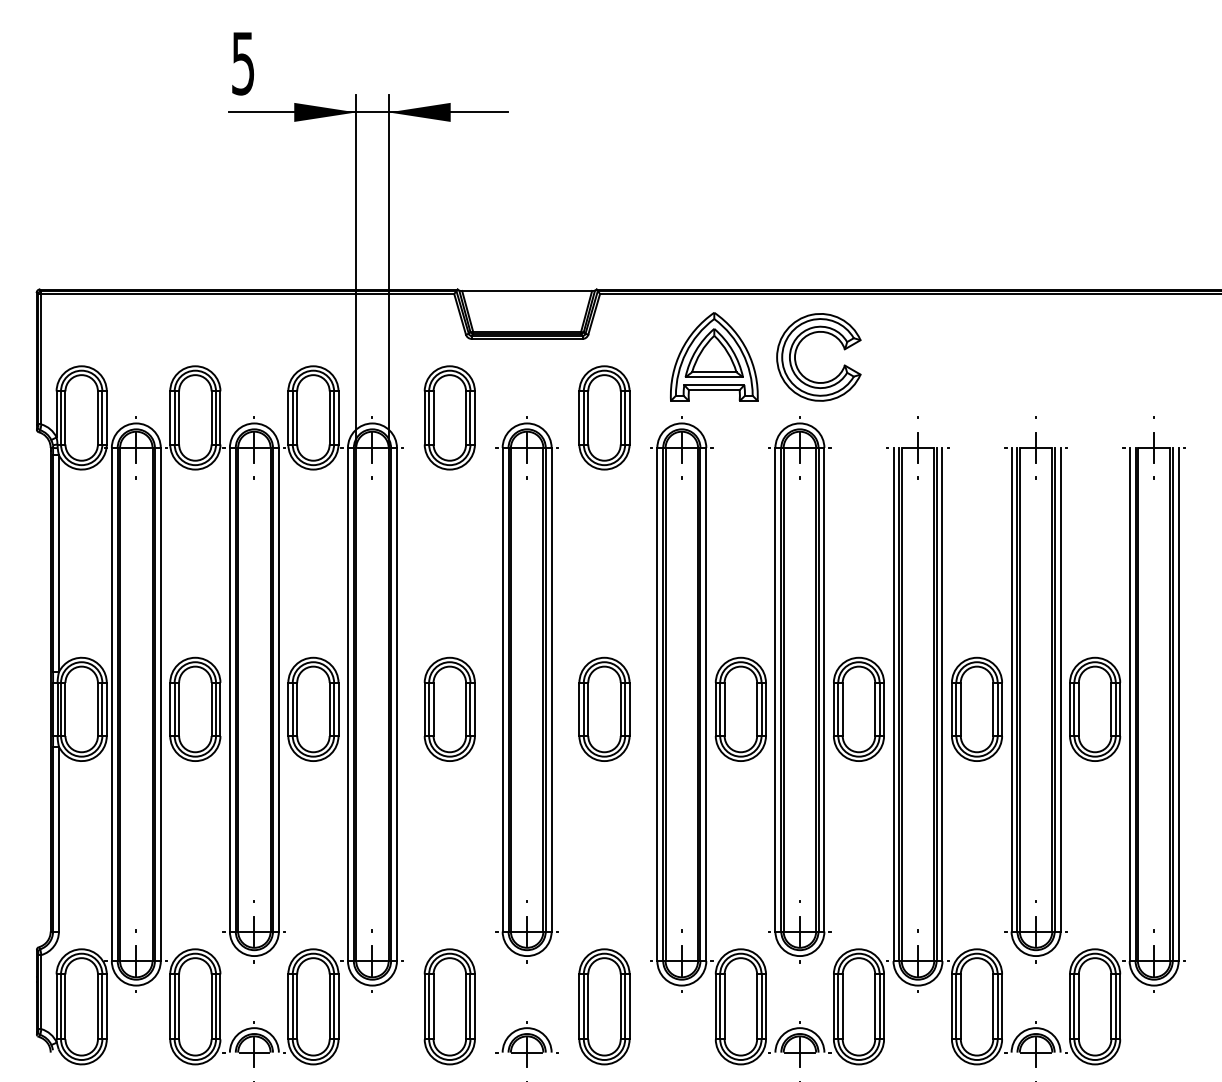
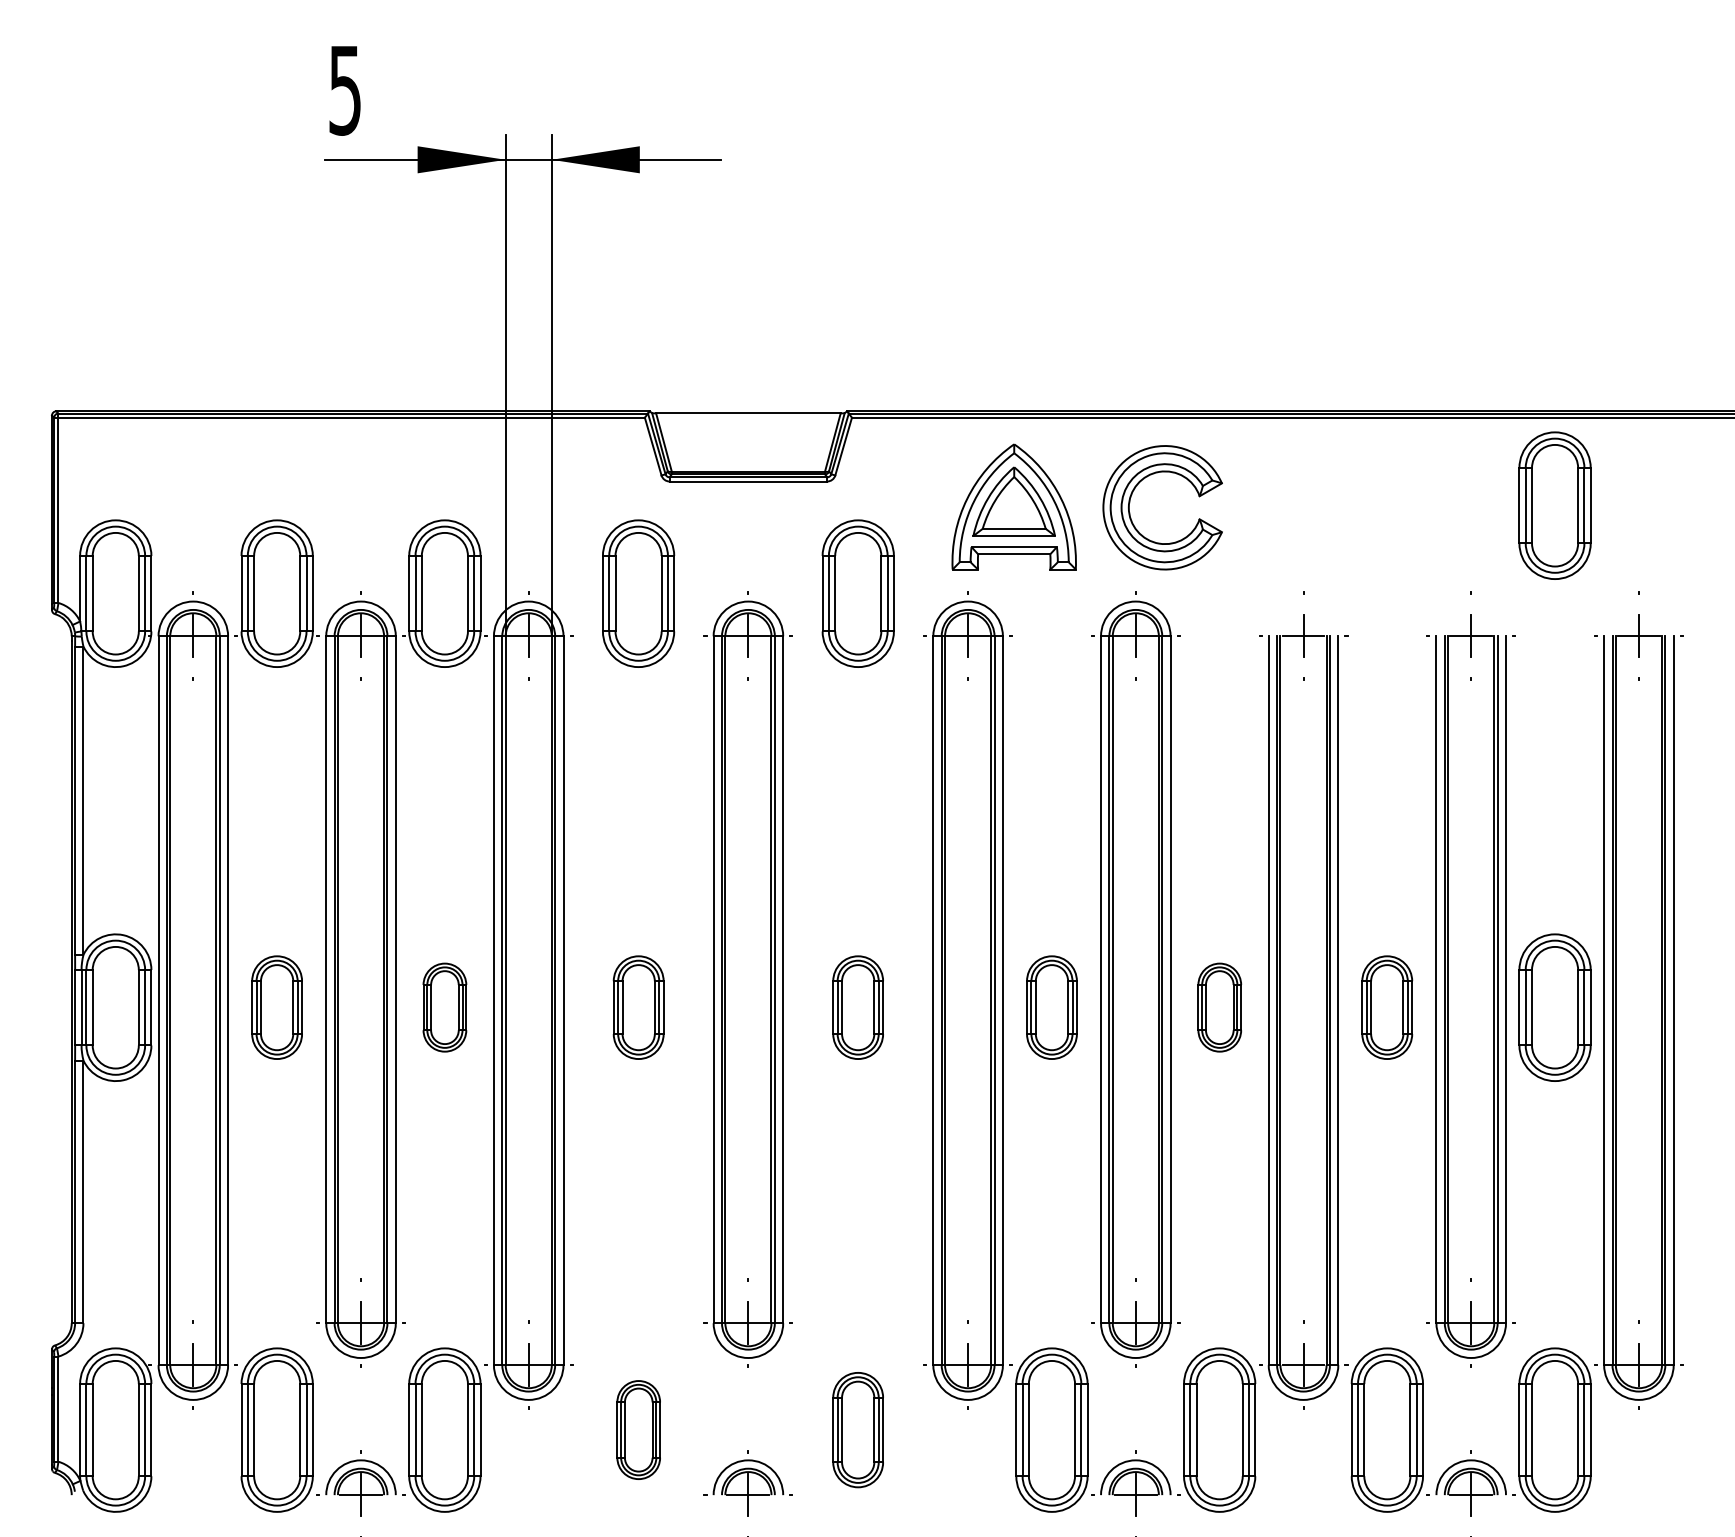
part: (1094, 355) -> (1554, 505), added
part: (194, 709) -> (276, 1007), size x0.7
part: (313, 709) -> (444, 1007), size x0.6
part: (449, 709) -> (638, 1007), size x0.7
part: (603, 709) -> (857, 1007), size x0.7
part: (740, 709) -> (1051, 1007), size x0.7
part: (858, 709) -> (1219, 1007), size x0.6
part: (976, 709) -> (1386, 1007), size x0.7
part: (449, 1006) -> (638, 1429), size x0.6
part: (603, 1006) -> (857, 1429), size x0.7

